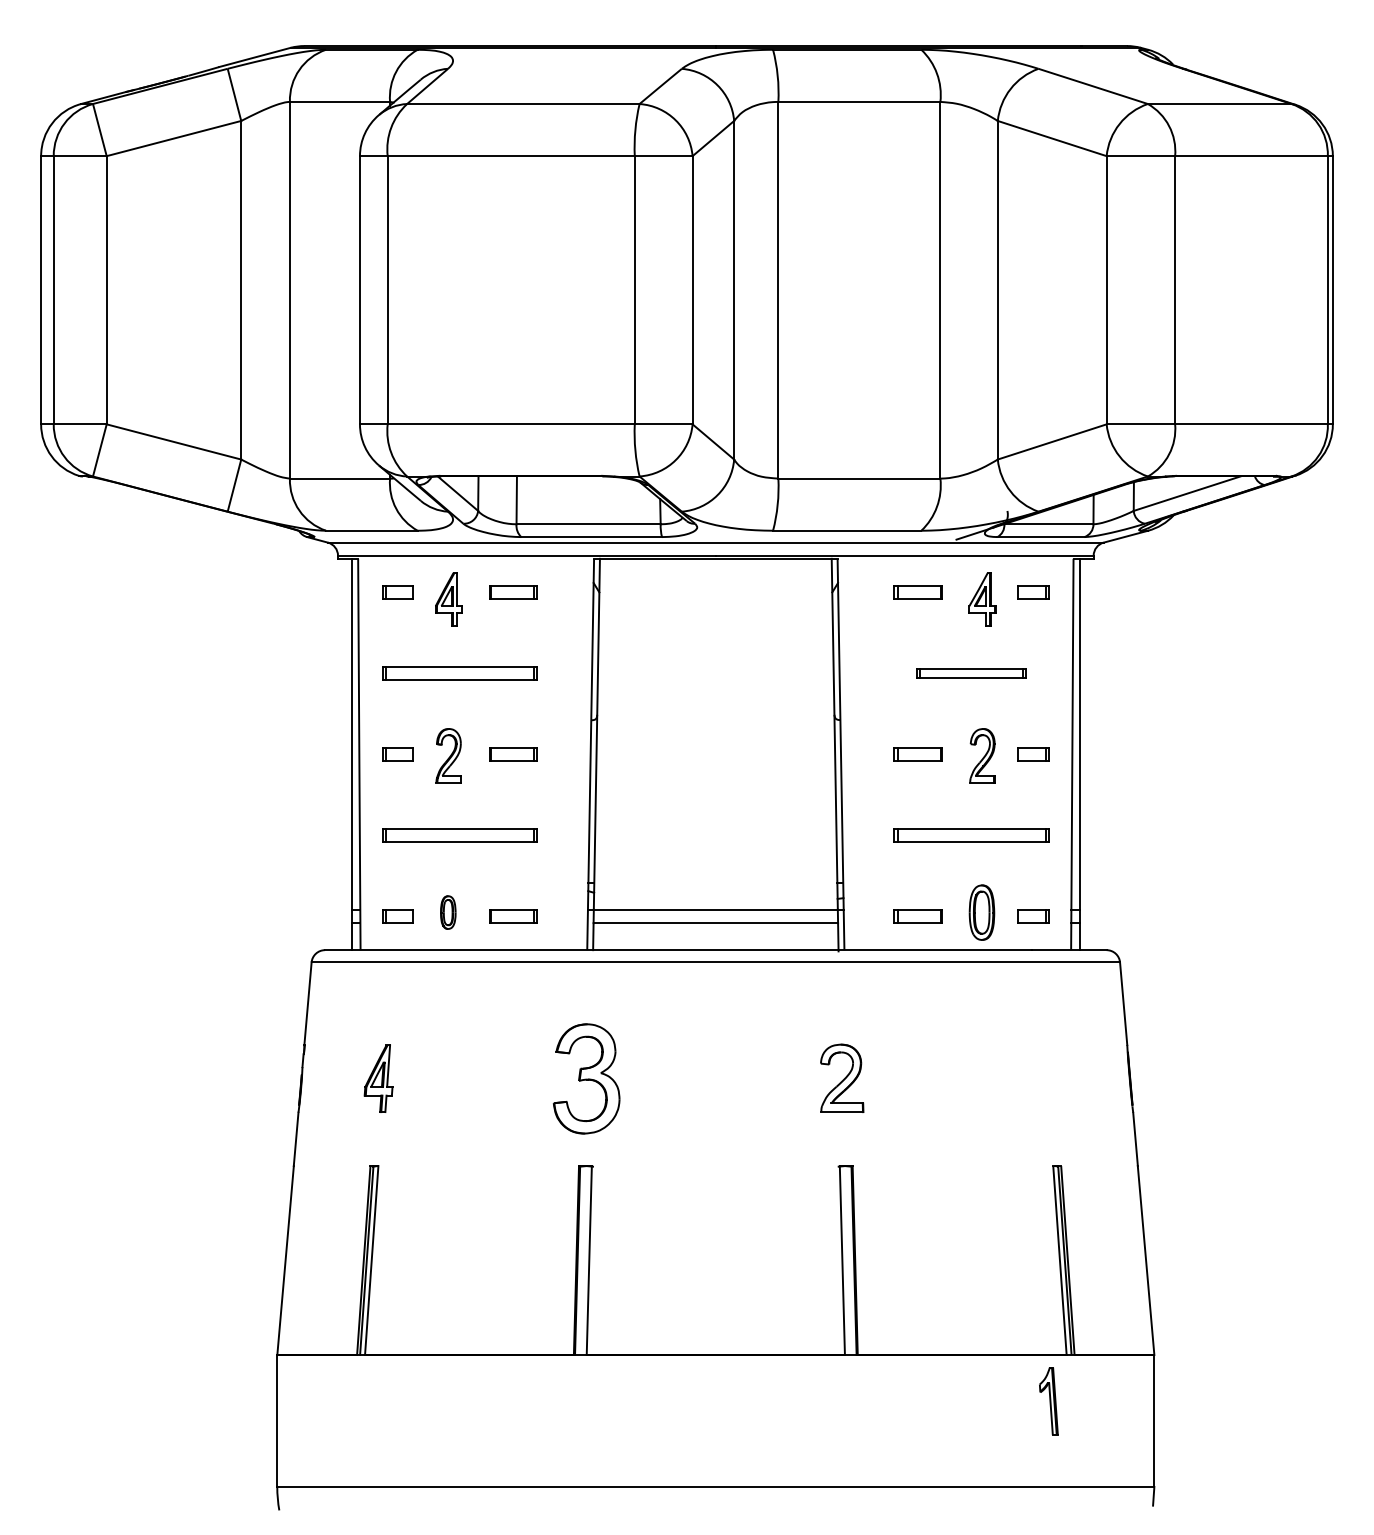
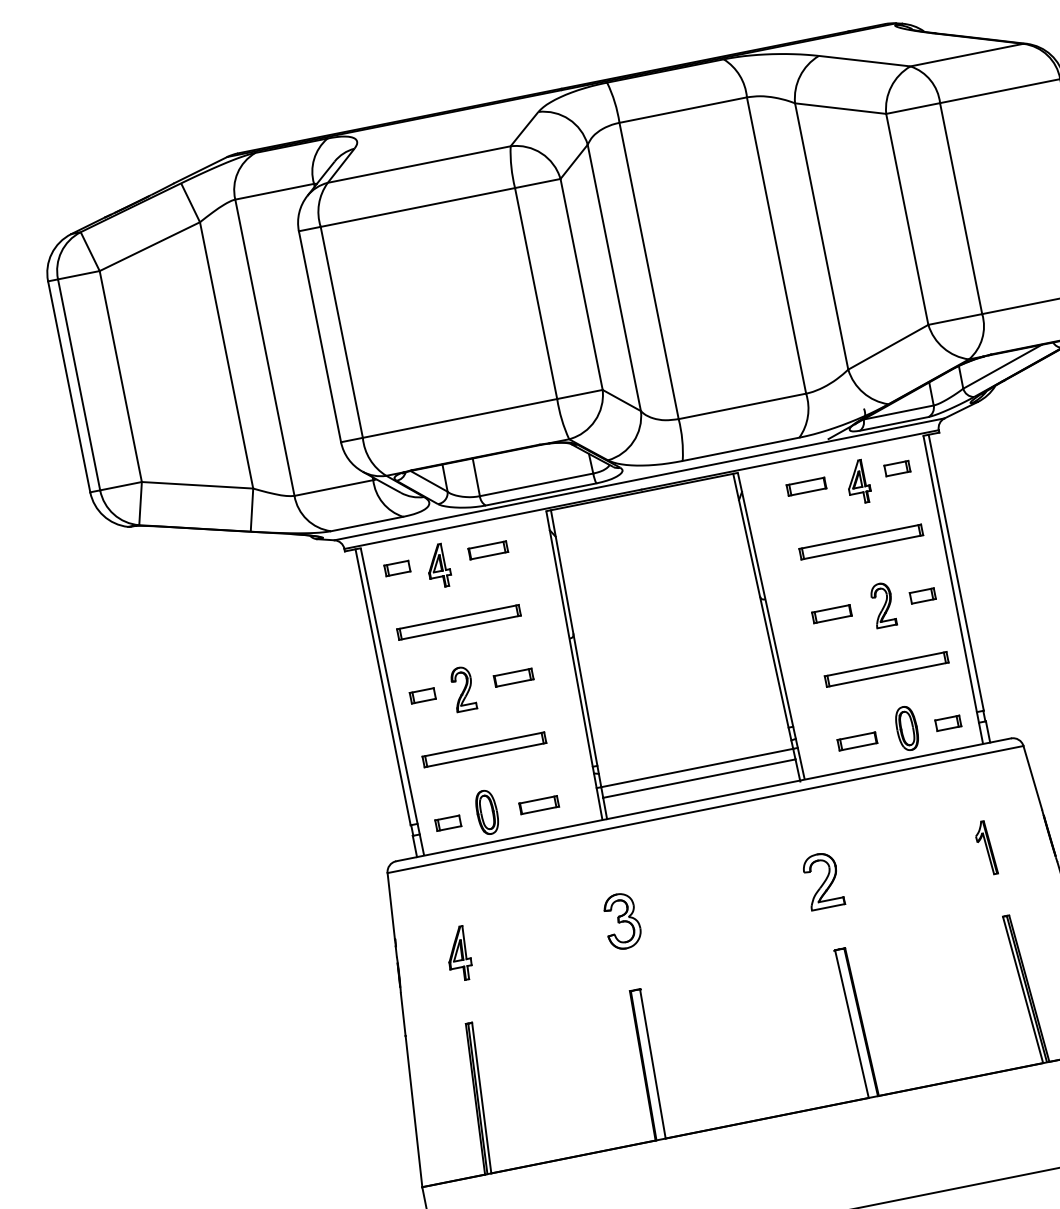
part: (971, 673) -> (861, 542), size x1.43
part: (448, 912) -> (487, 812), size x1.67
part: (586, 1078) -> (622, 921), size x0.62
part: (1048, 1401) -> (985, 848), moved

